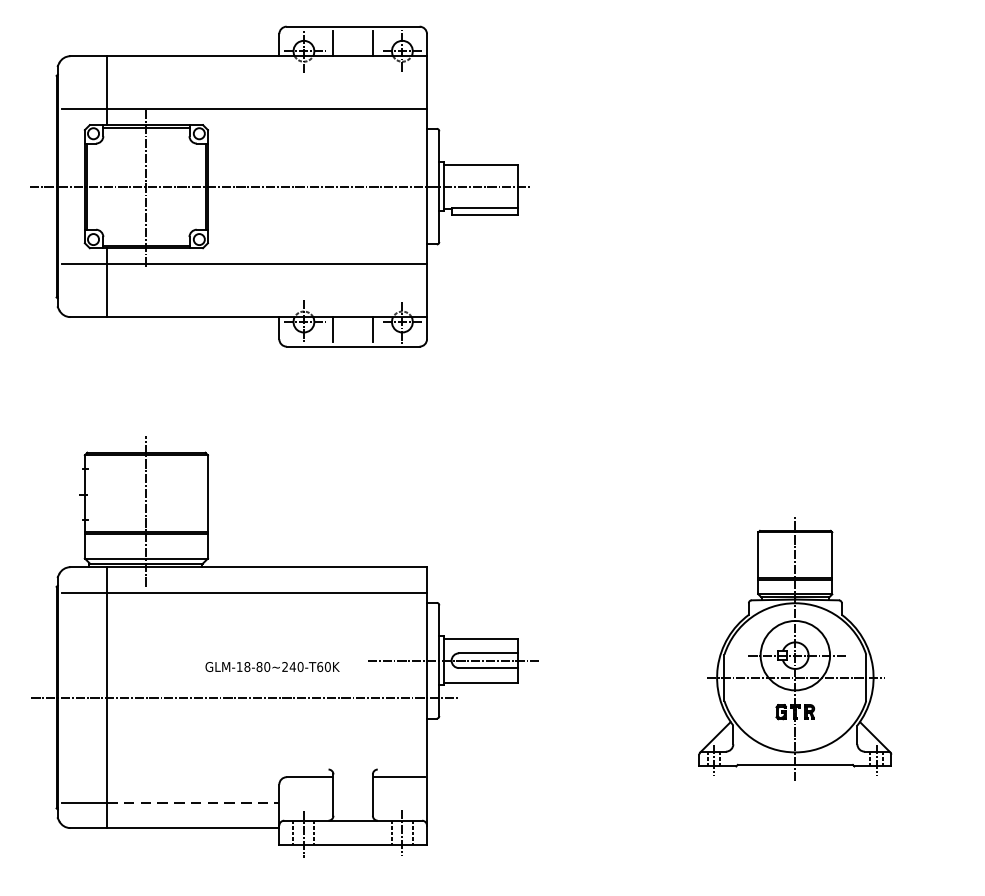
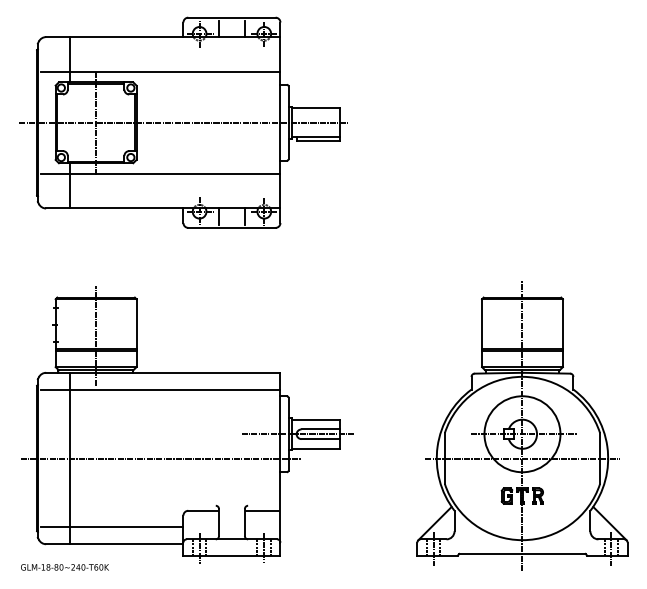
part: (795, 647) -> (522, 425), size x1.67
text: (271, 667) -> (64, 567), moved
line: (192, 802) -> (126, 527), dashed -> solid

